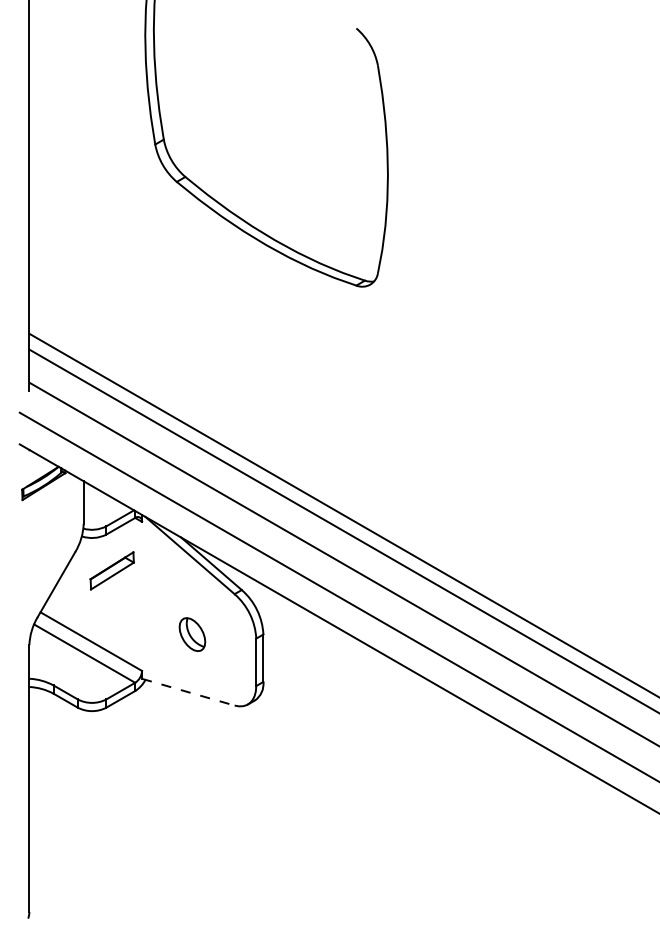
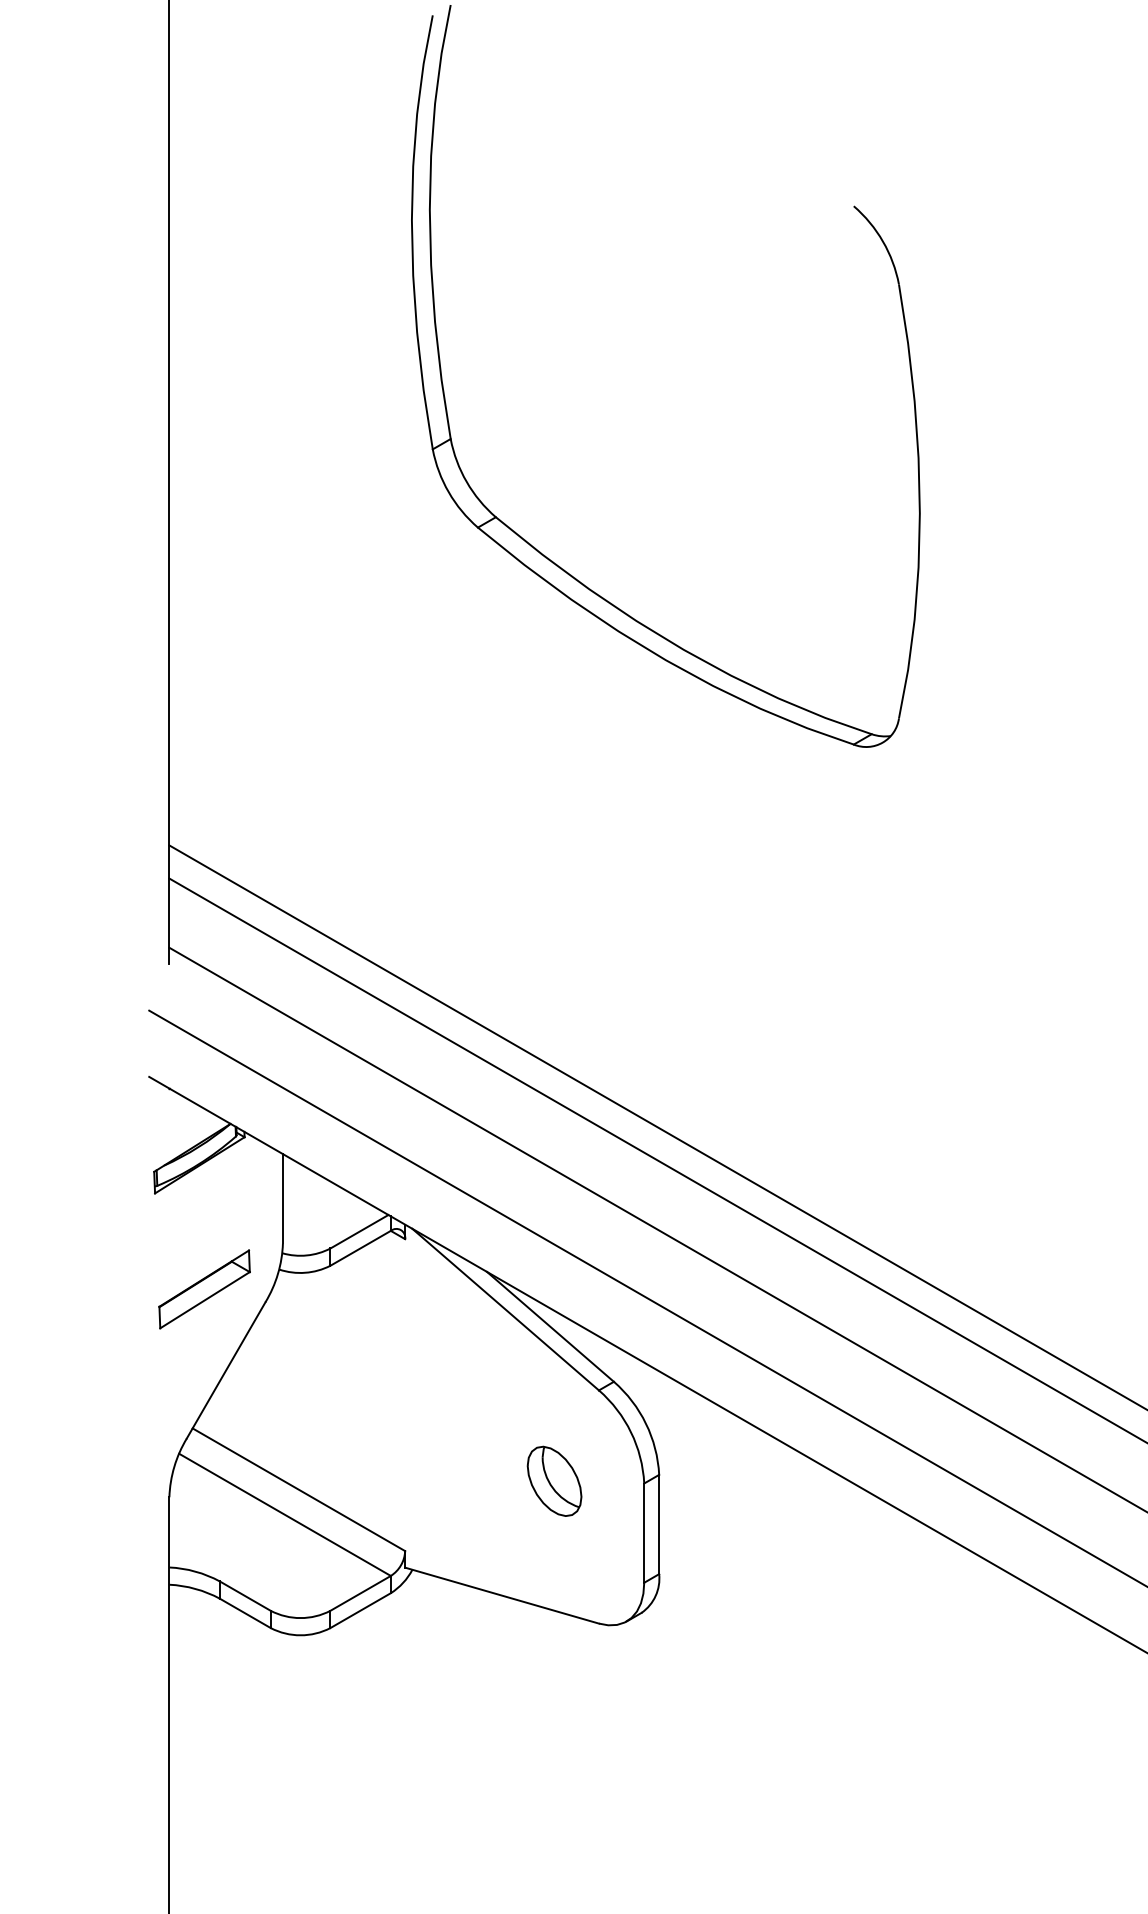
part: (111, 570) -> (203, 1288), moved
part: (192, 634) -> (554, 1481), moved
line: (188, 692) -> (502, 1596), dashed -> solid

